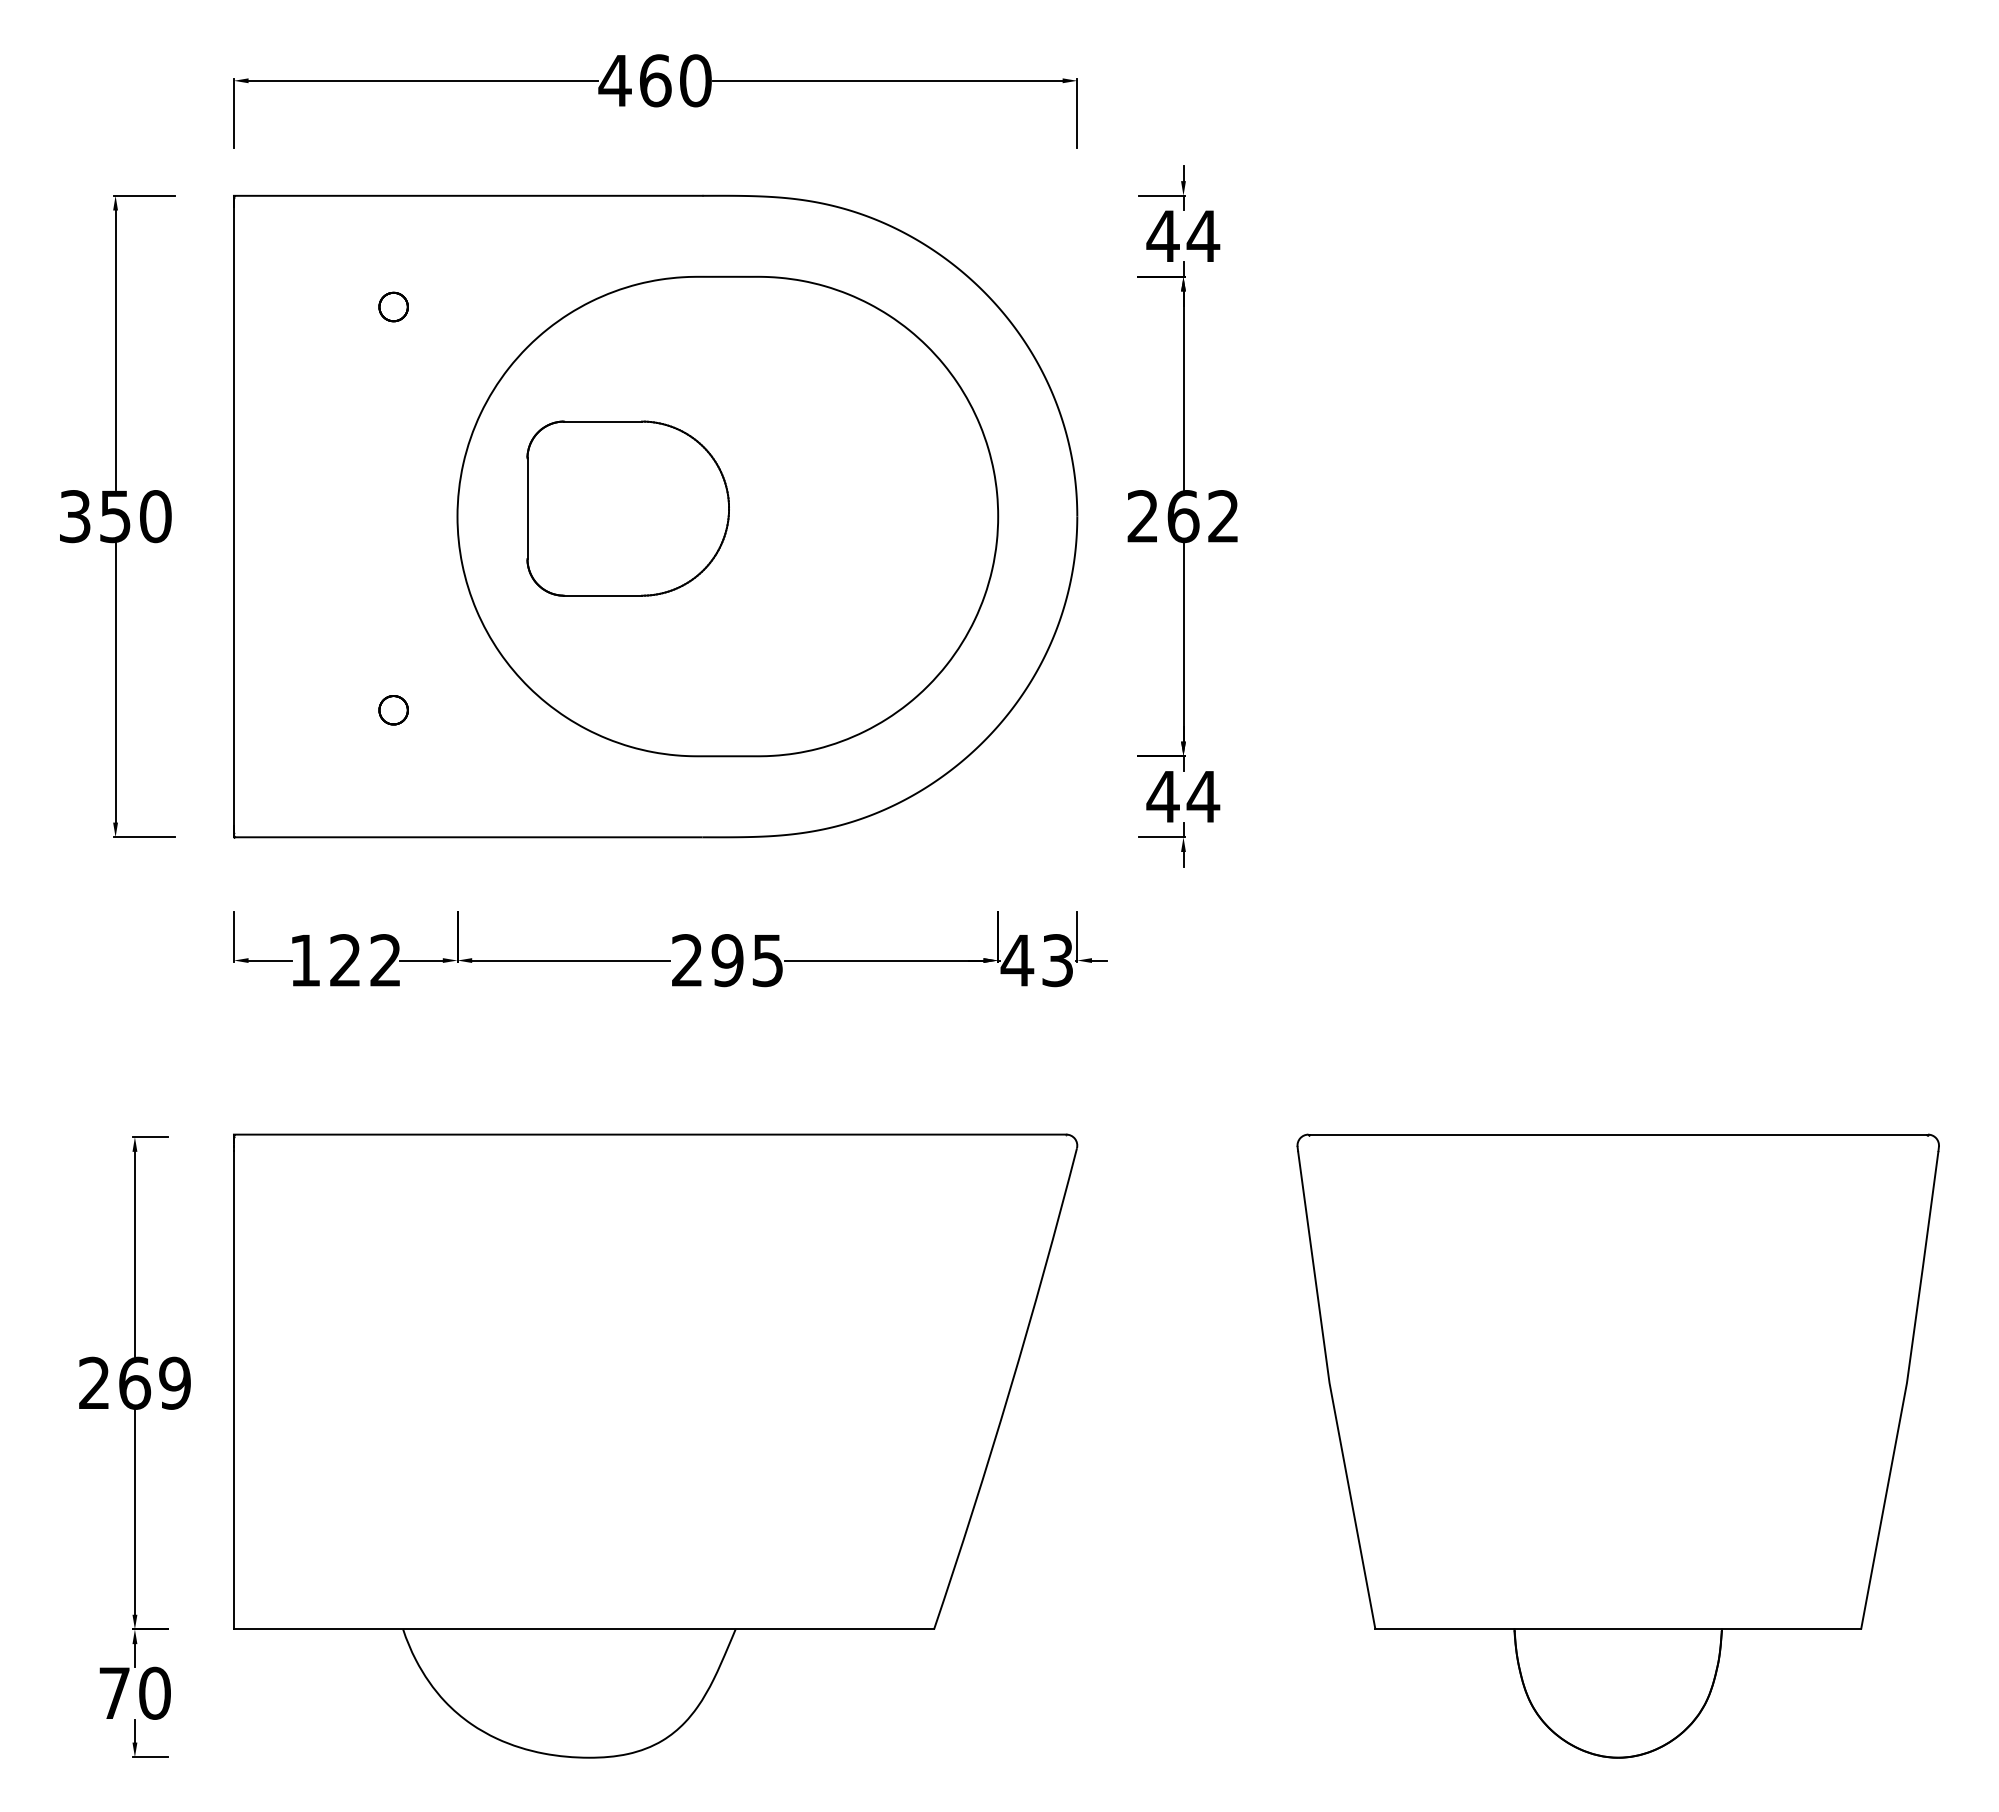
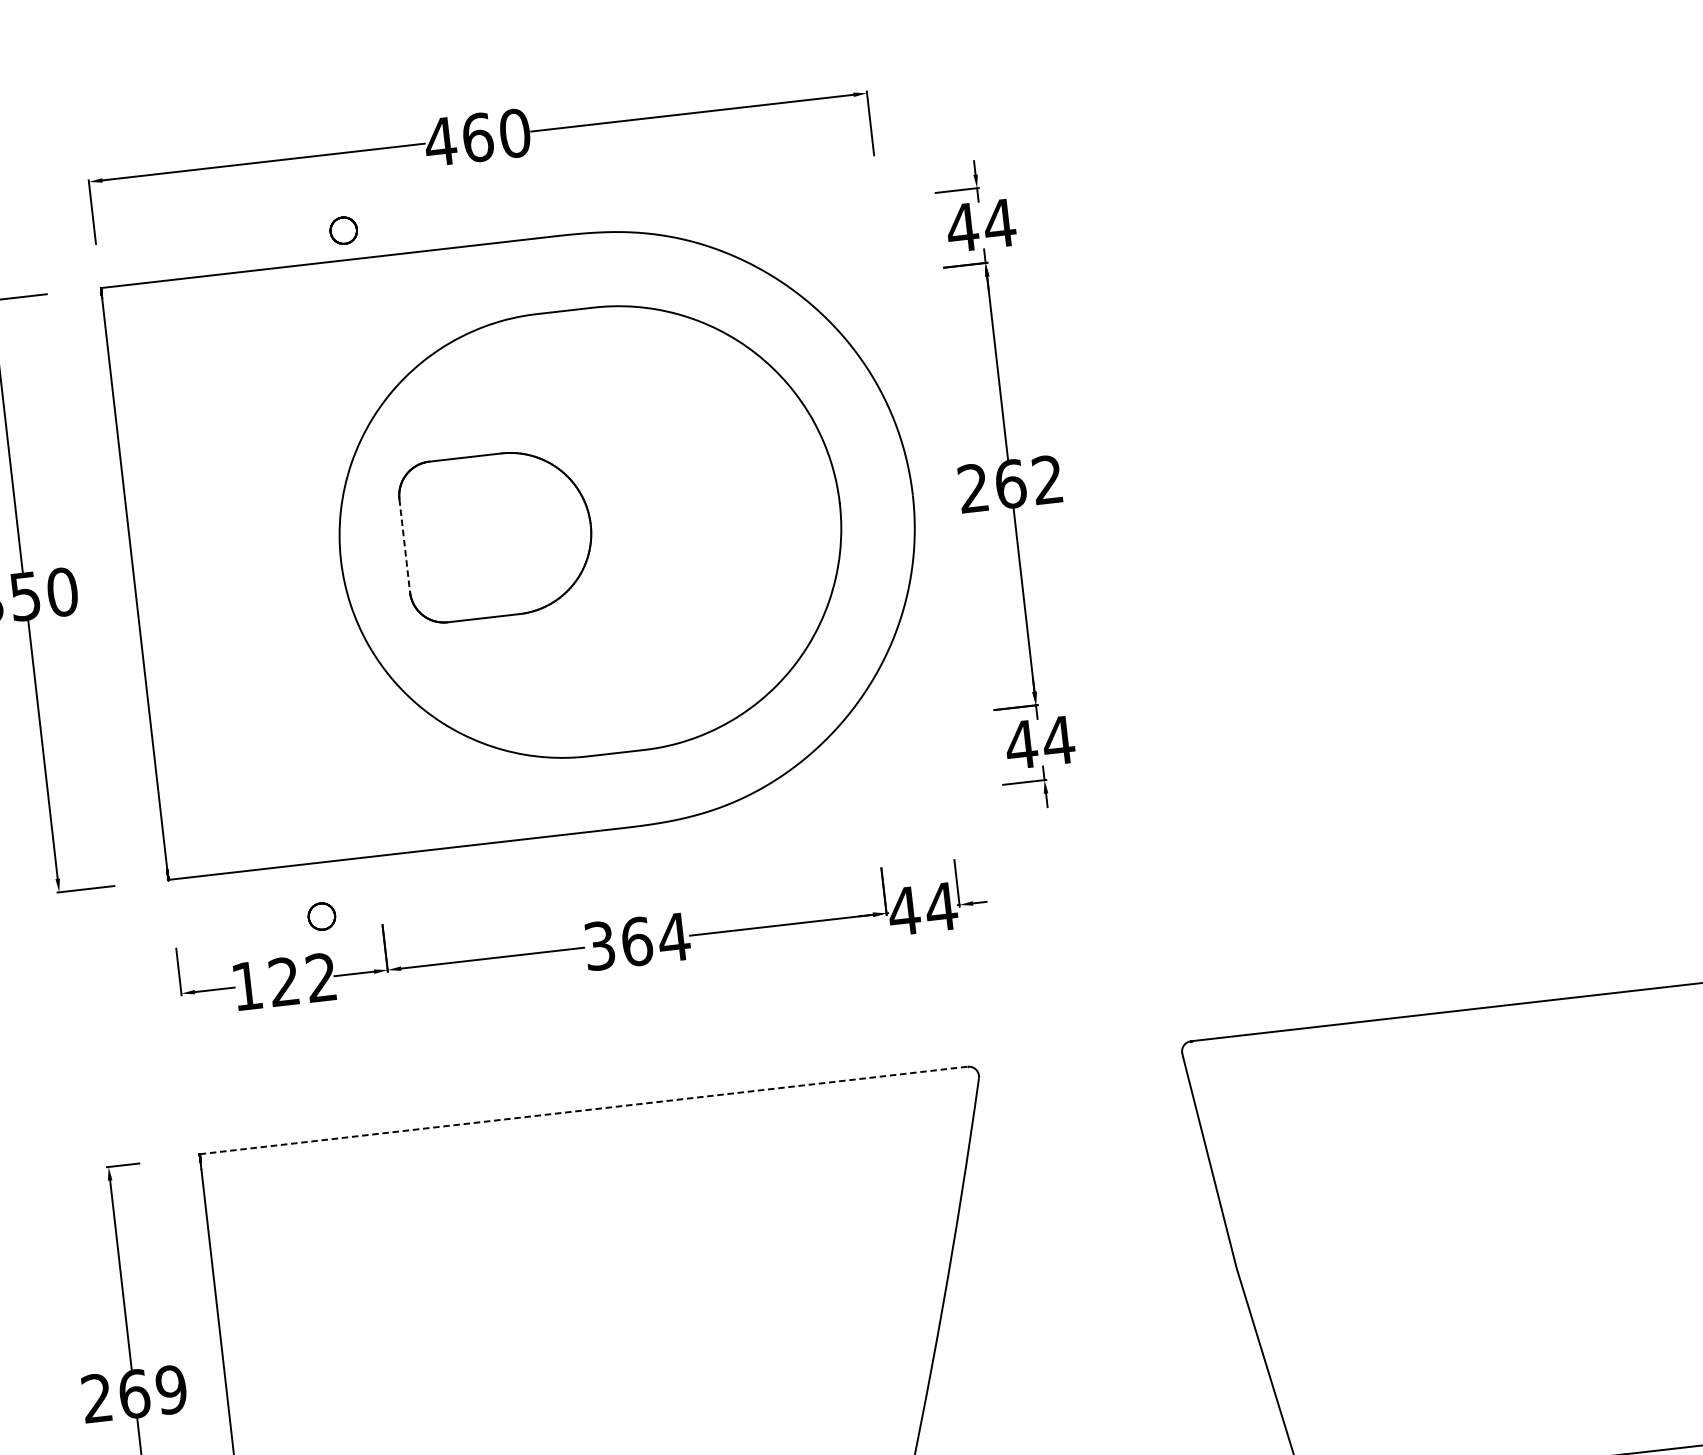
part: (393, 306) -> (343, 230), moved
line: (527, 509) -> (404, 546), solid -> dashed
part: (393, 710) -> (321, 916), moved
text: (728, 960) -> (637, 941), 295 -> 364
text: (1057, 960) -> (941, 907), 43 -> 44
line: (650, 1134) -> (584, 1110), solid -> dashed

